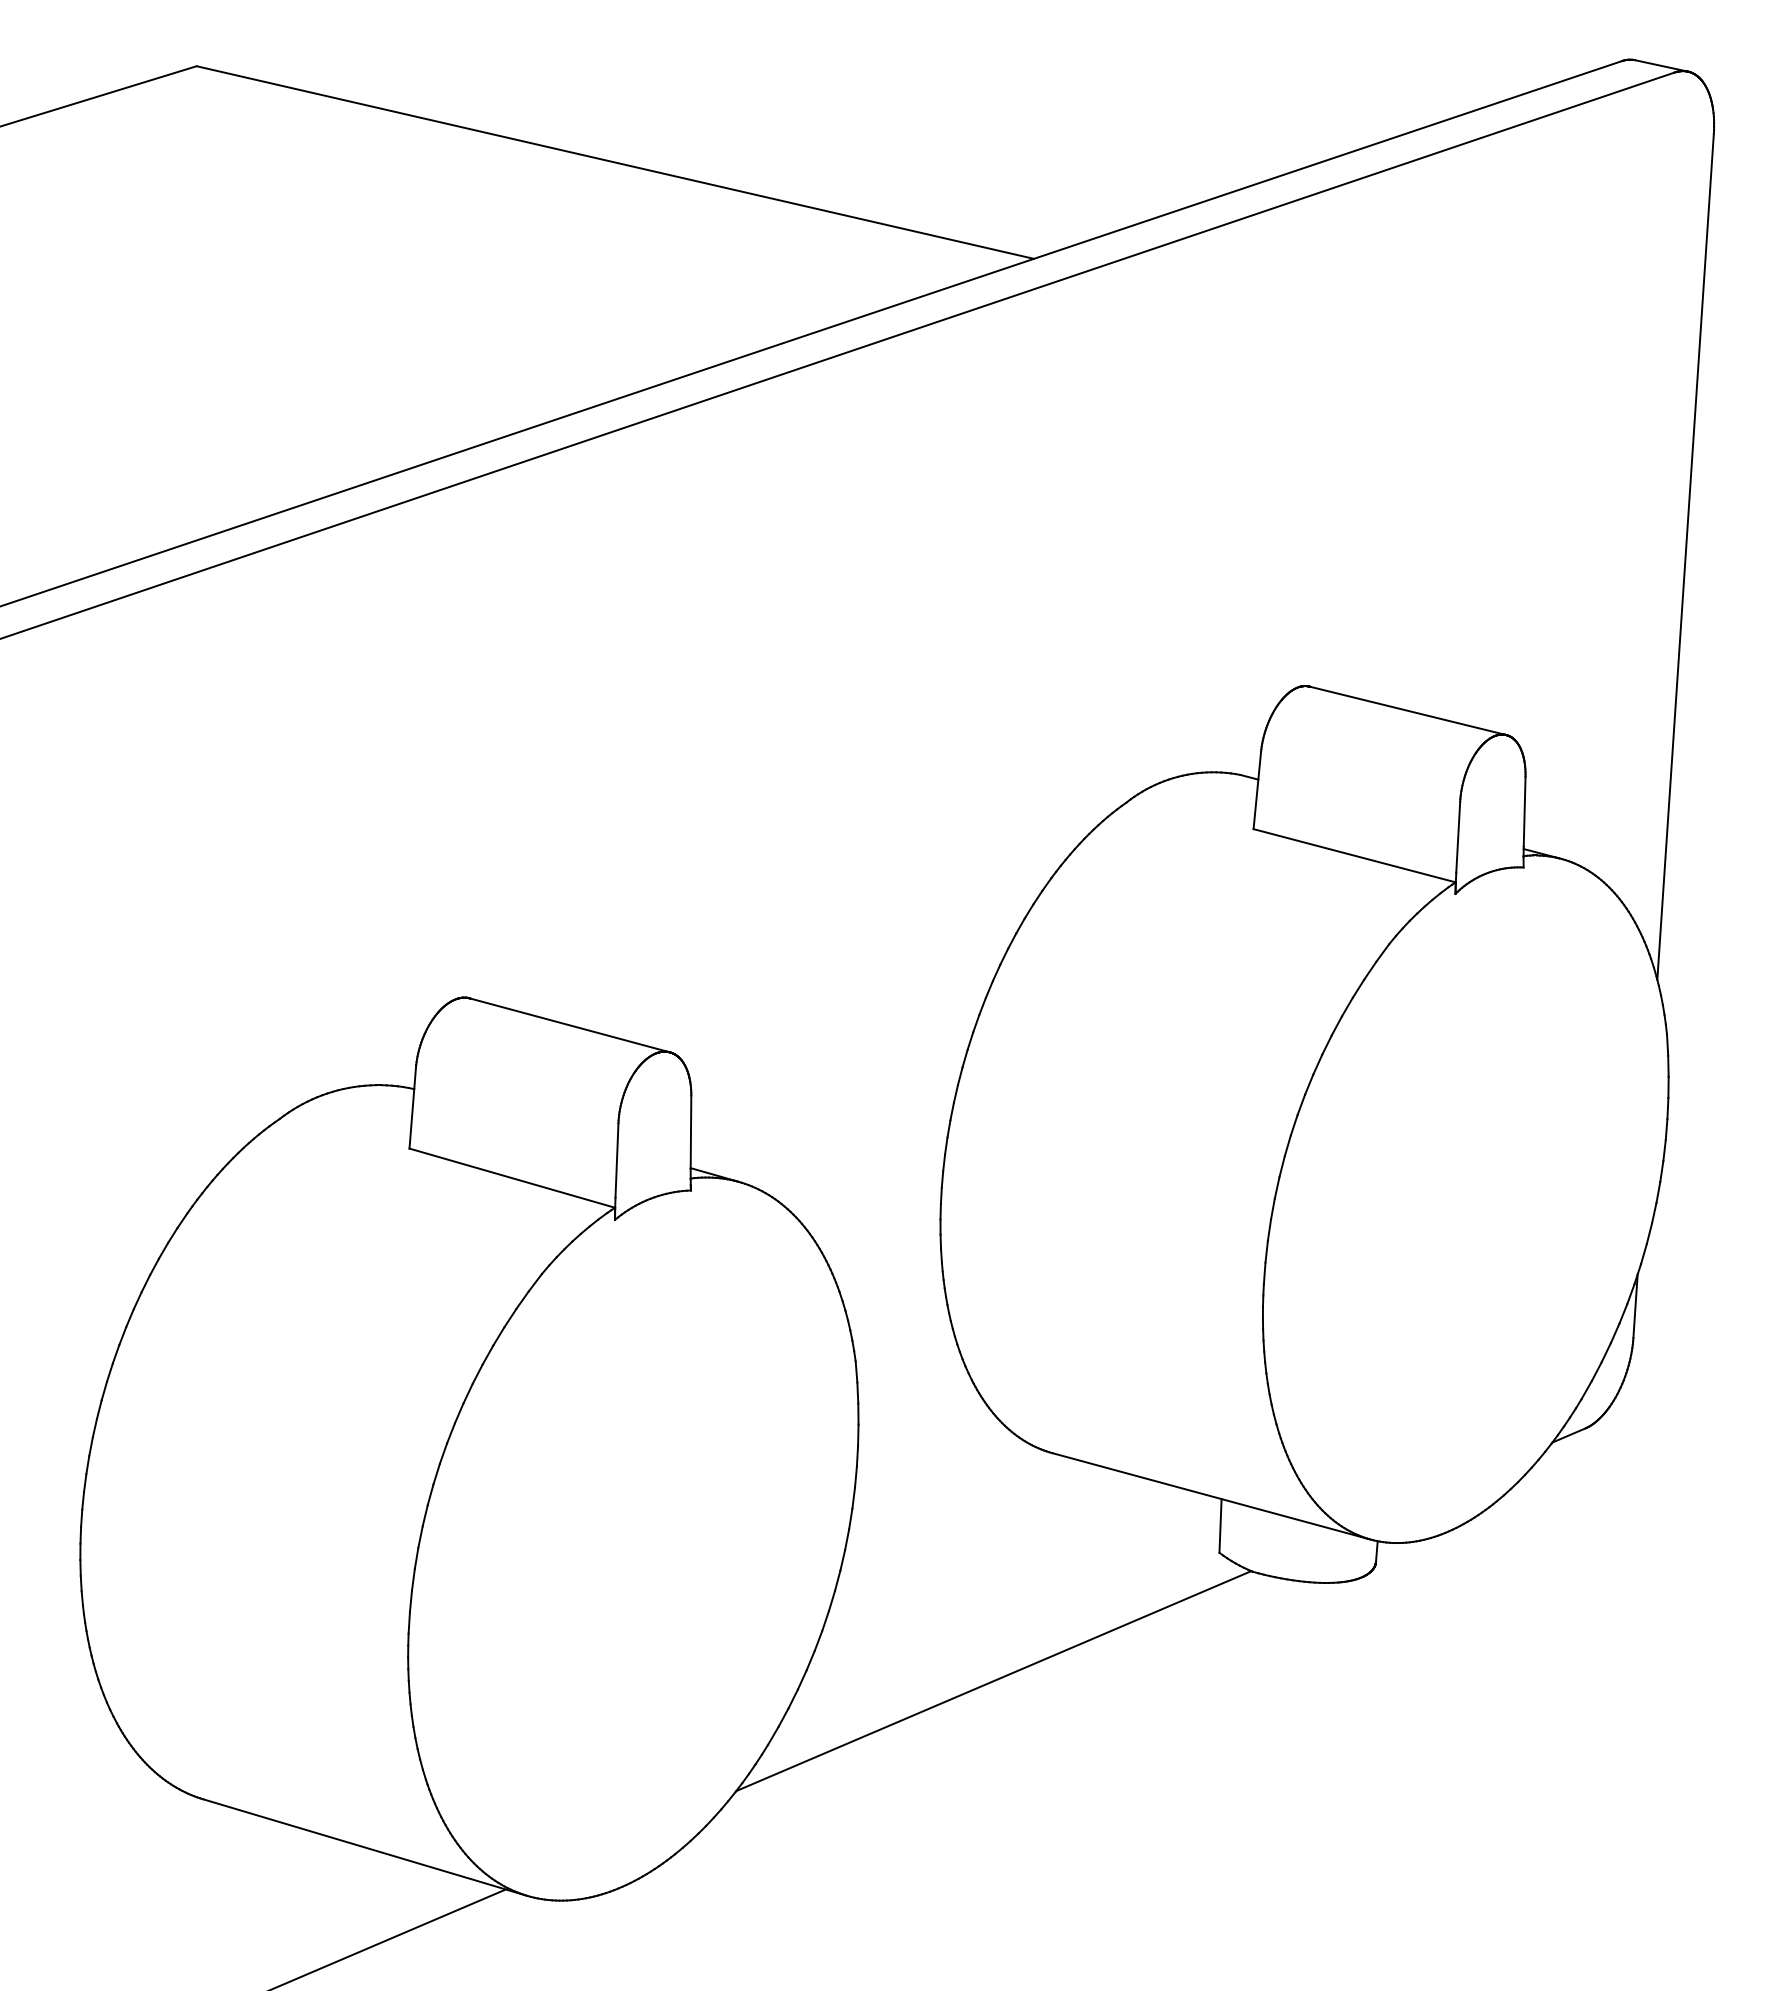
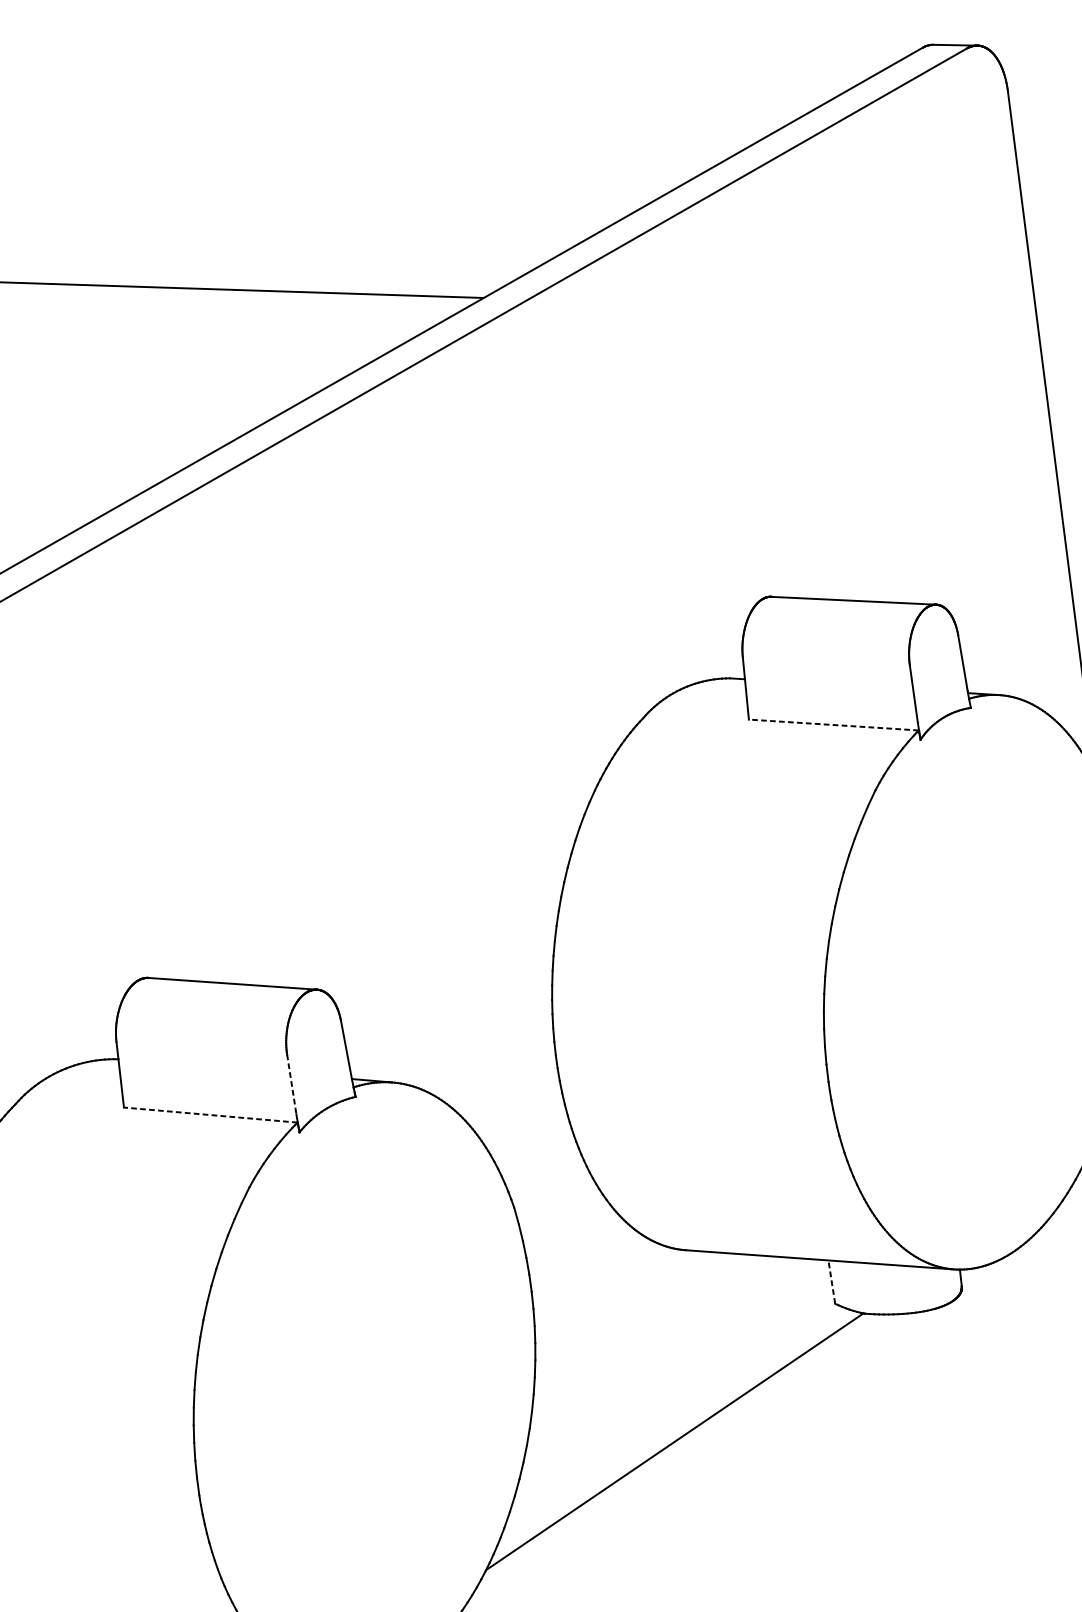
line: (1354, 855) -> (833, 724), solid -> dashed
line: (616, 1160) -> (291, 1084), solid -> dashed
line: (512, 1178) -> (211, 1115), solid -> dashed
line: (1220, 1525) -> (831, 1281), solid -> dashed

